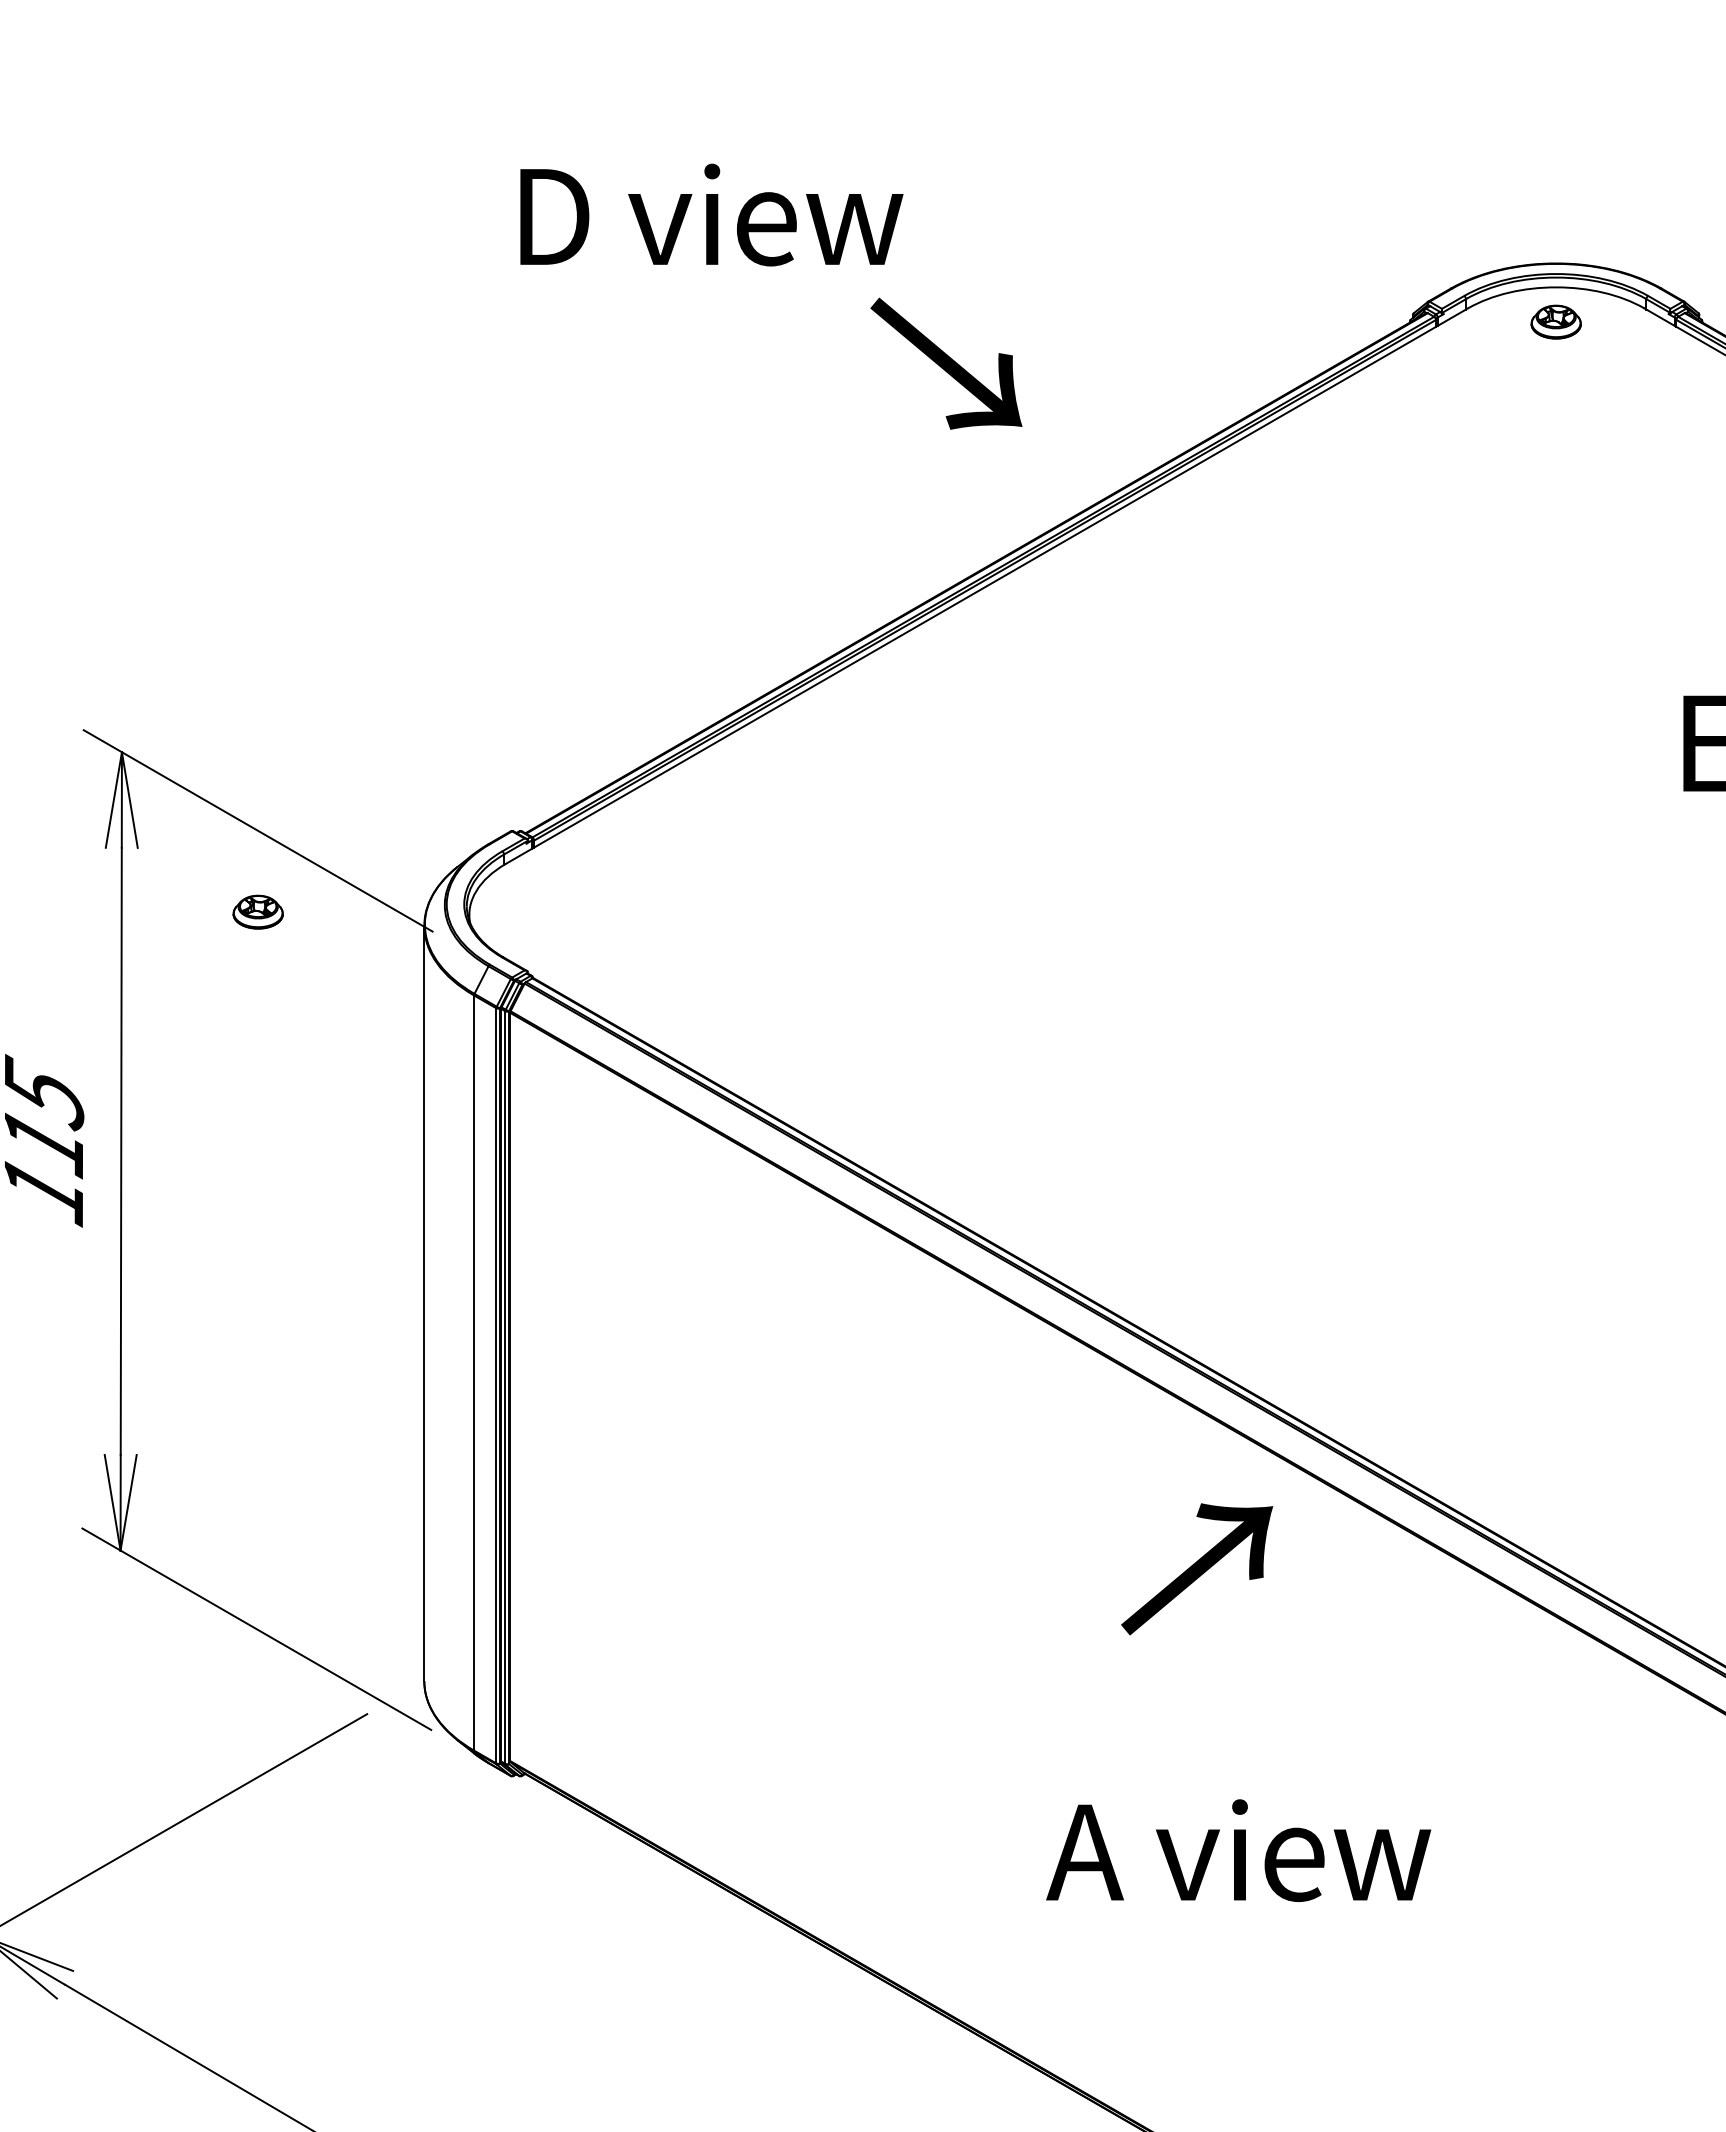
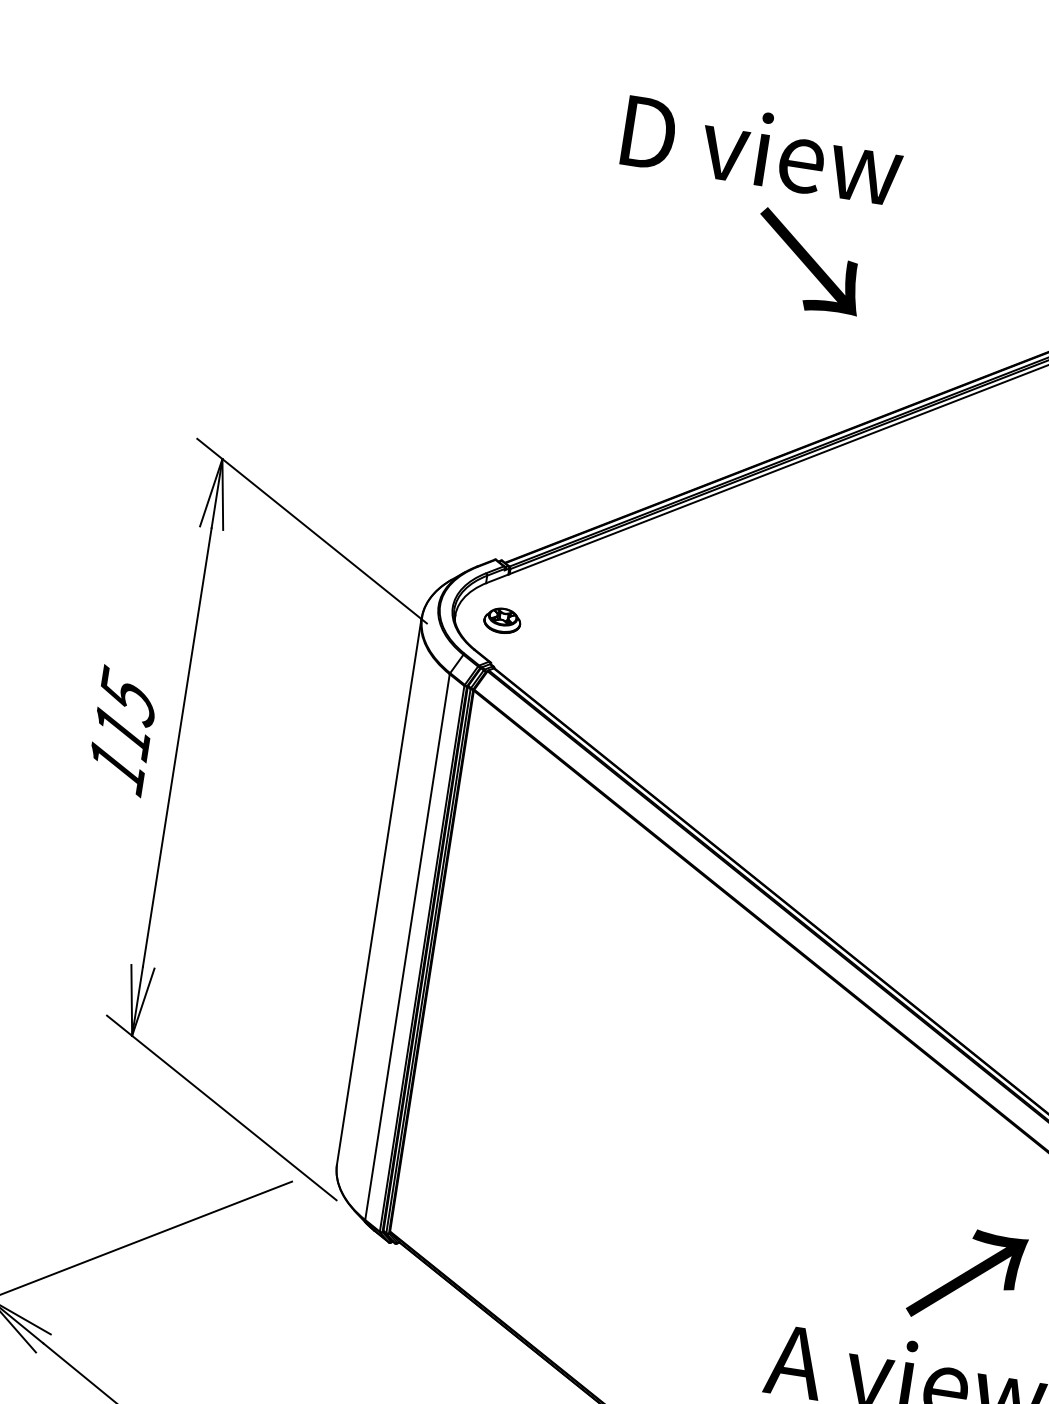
text: (711, 214) -> (762, 149), moved
text: (946, 363) -> (809, 262), moved
part: (257, 911) -> (502, 620), moved
text: (1197, 1569) -> (967, 1276), moved

